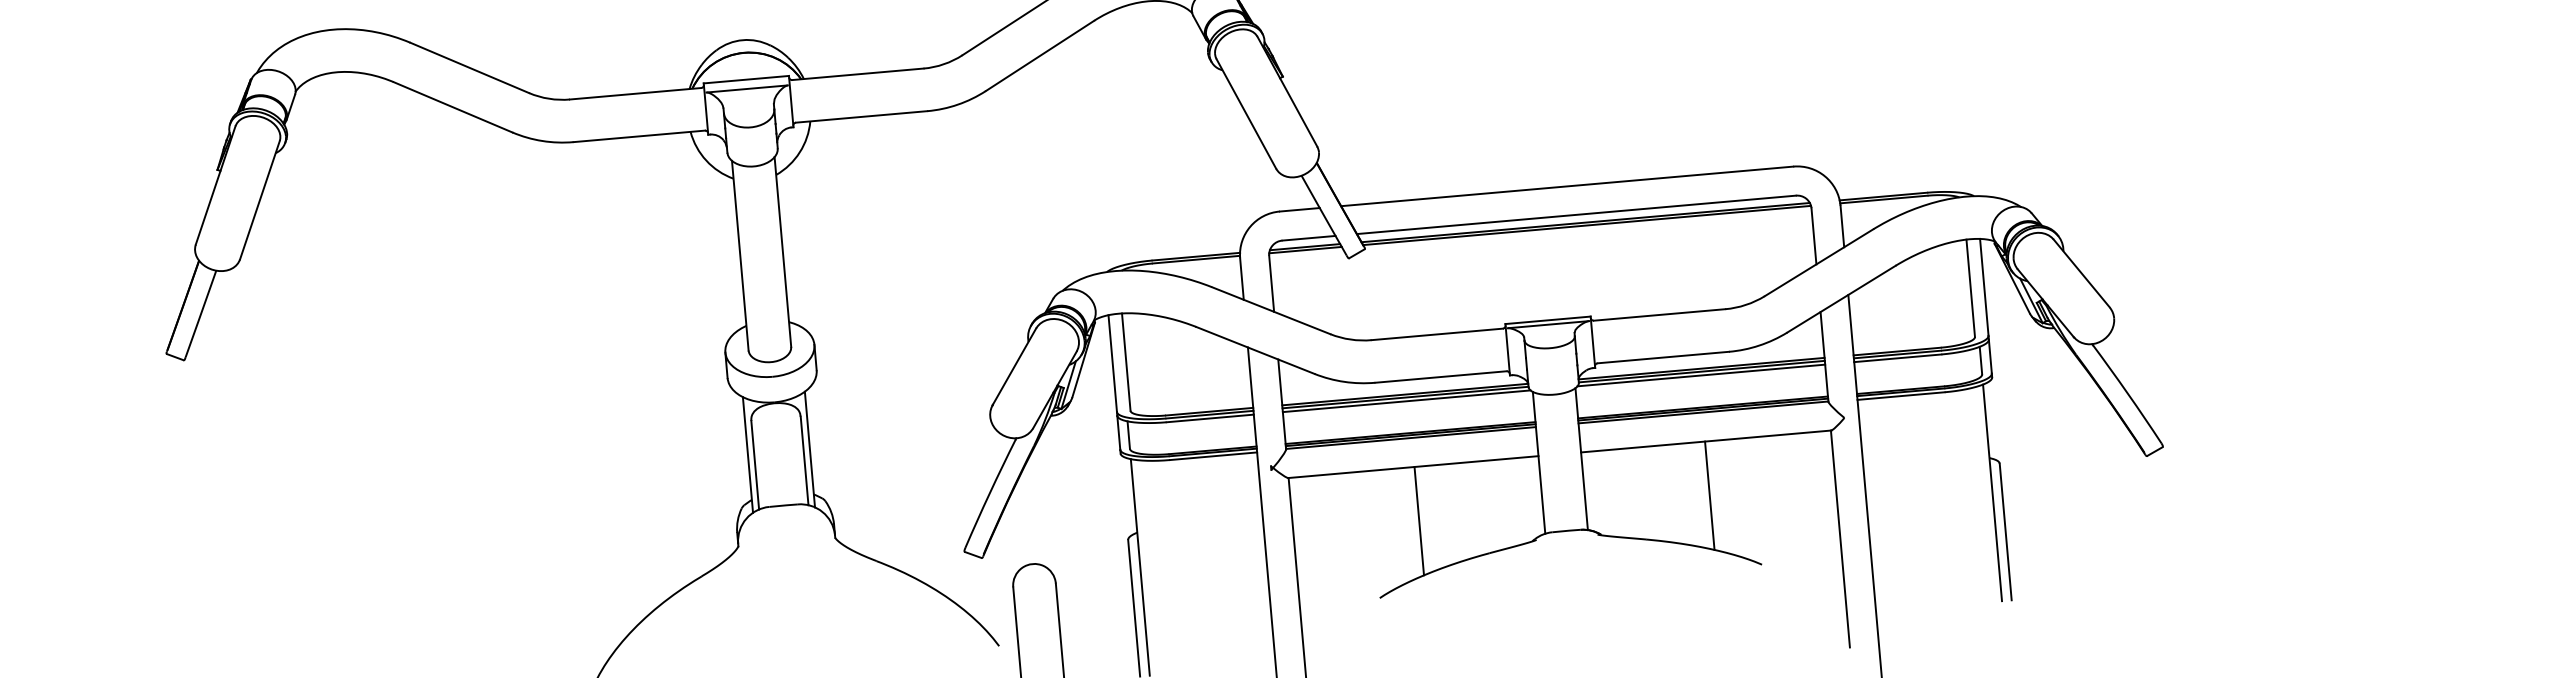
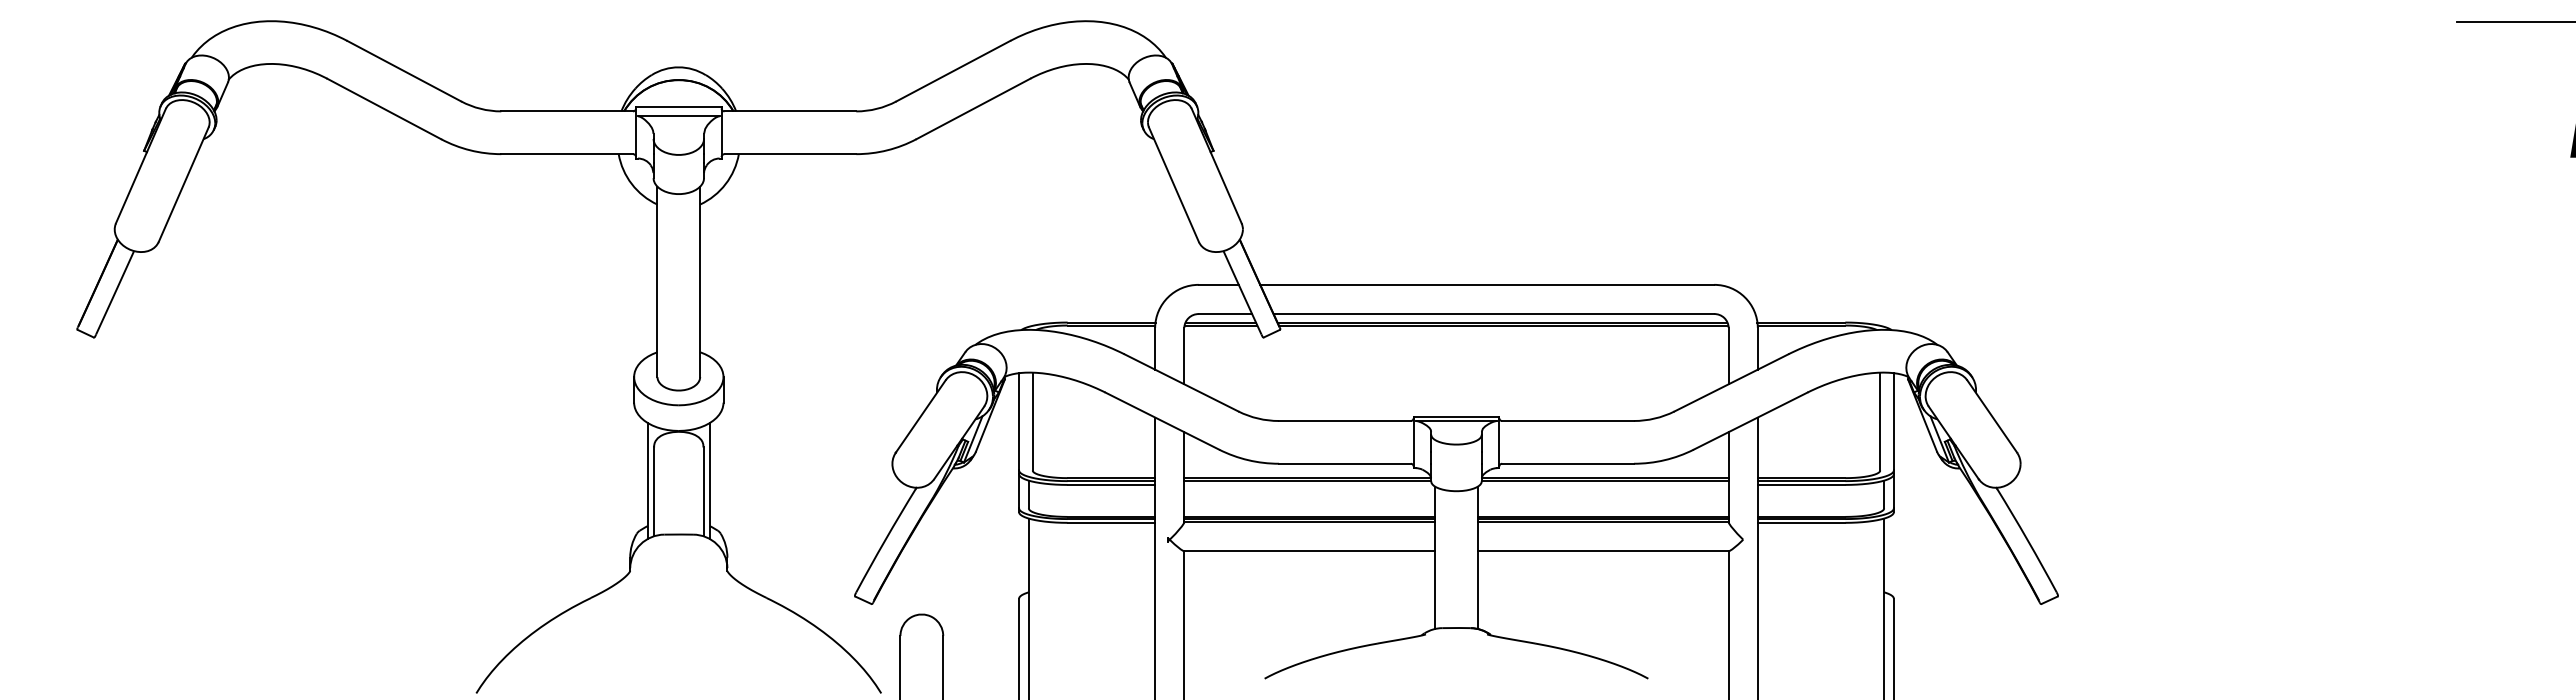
line: (1701, 375) -> (1604, 484), removed
line: (1406, 400) -> (1308, 484), removed
line: (1709, 495) -> (1602, 605), removed
line: (1419, 521) -> (1310, 605), removed

